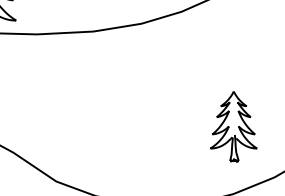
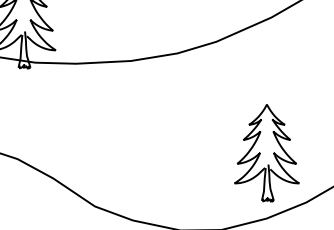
part: (233, 126) -> (266, 153), size x1.43

